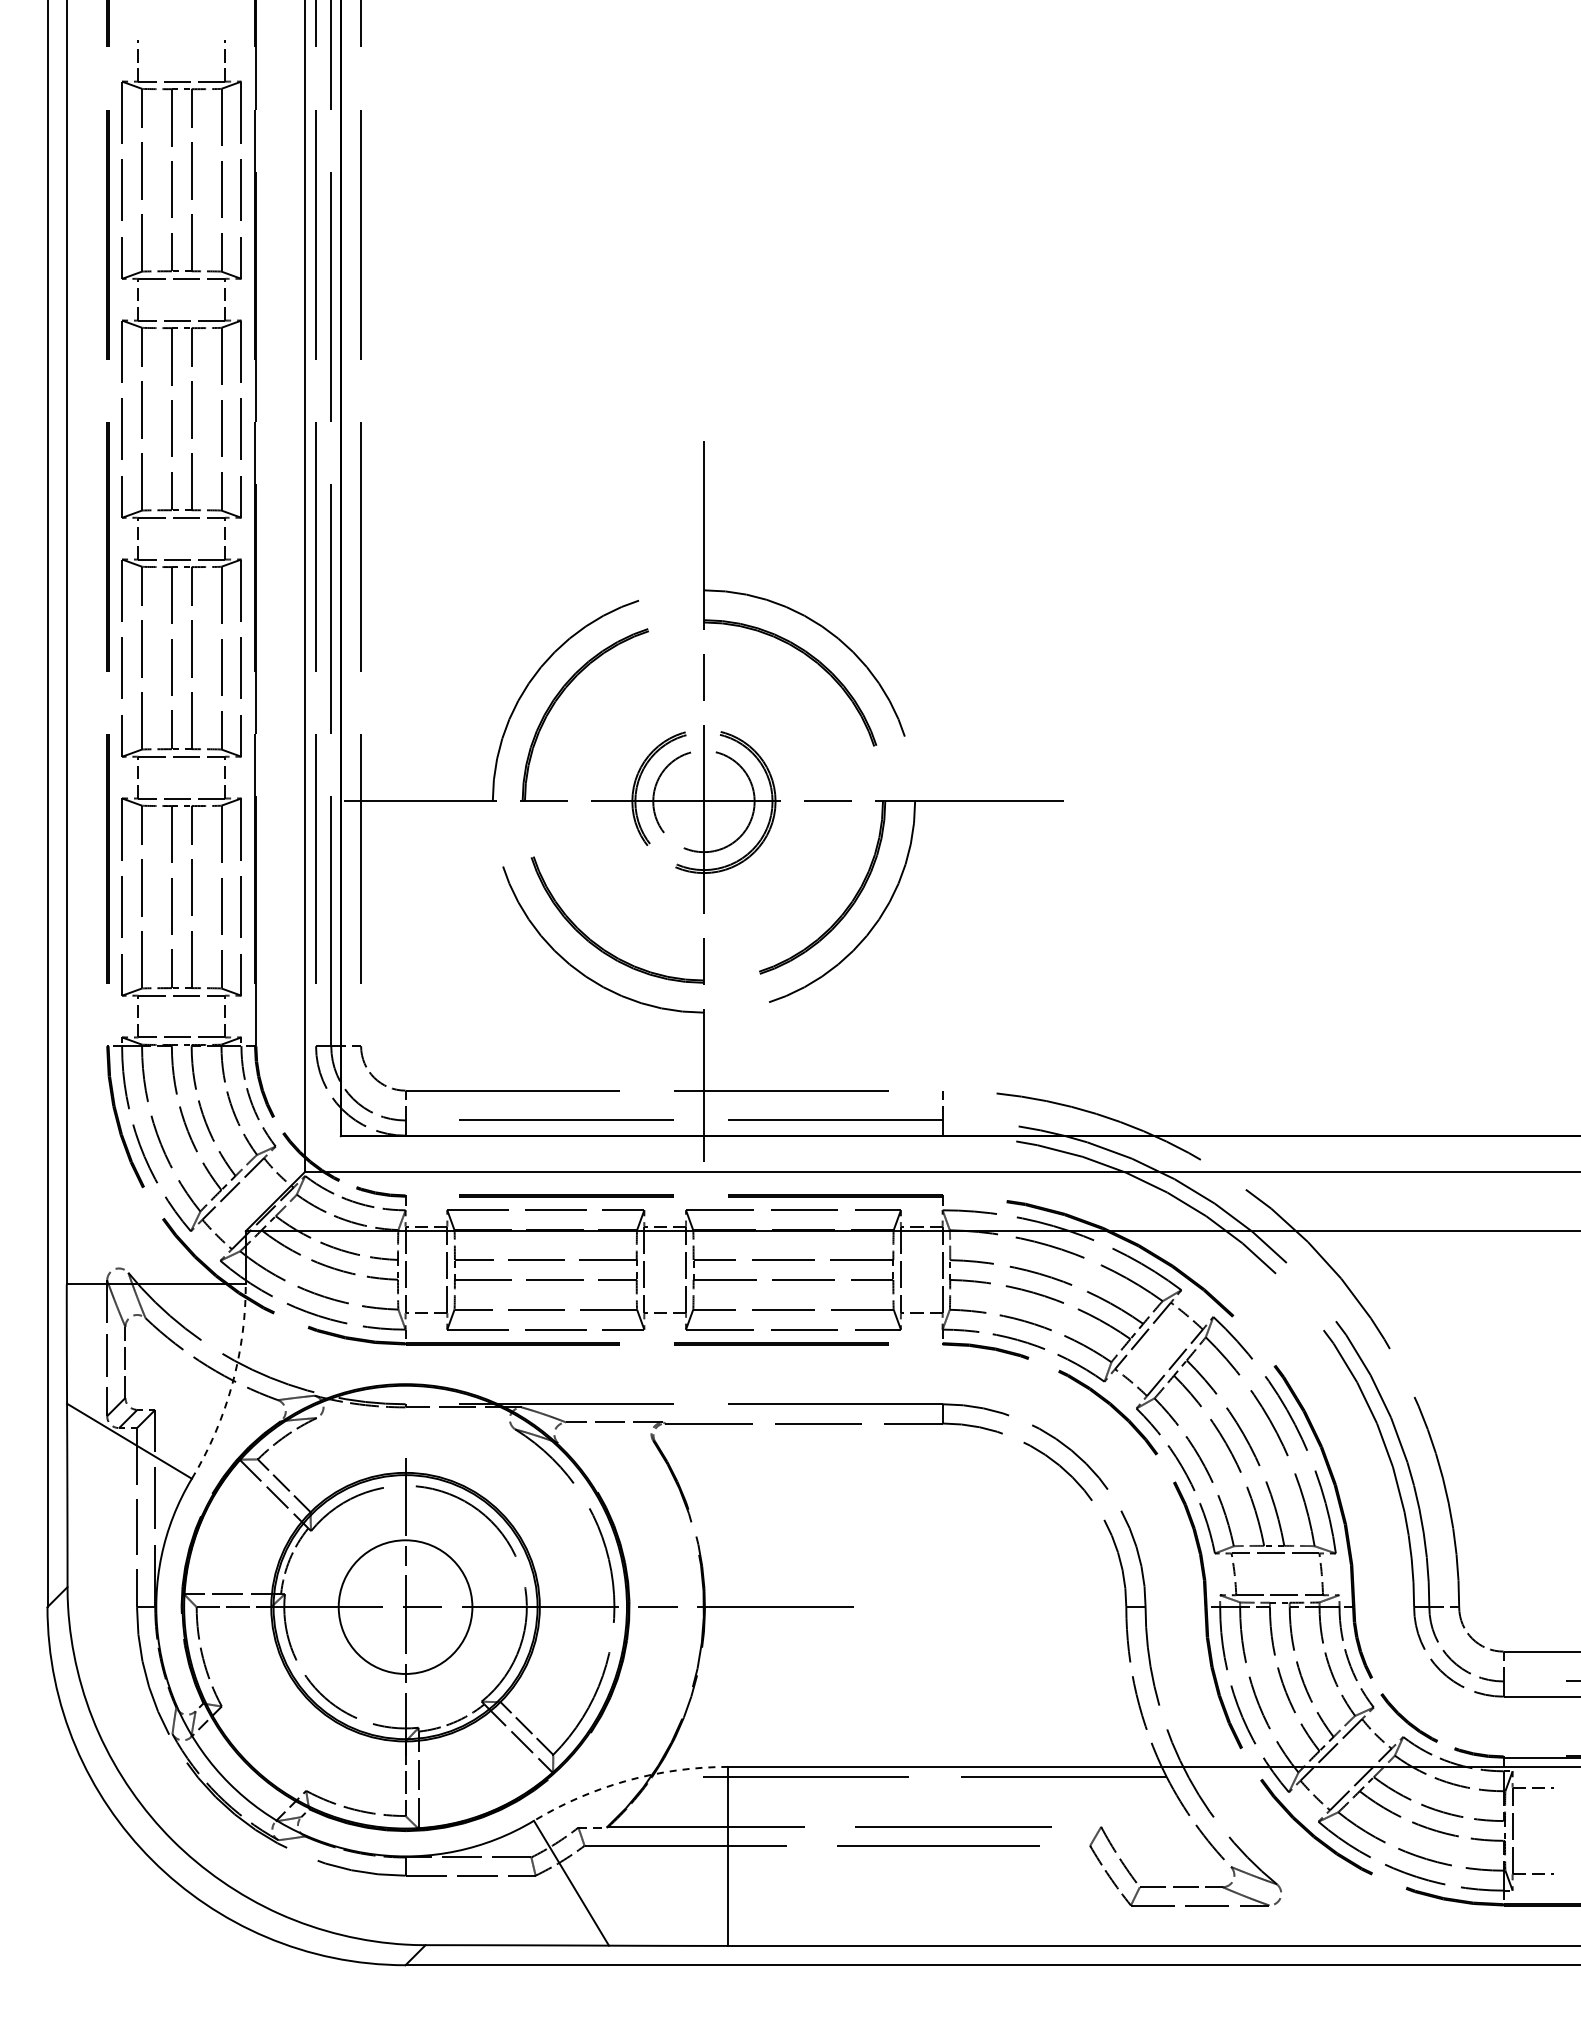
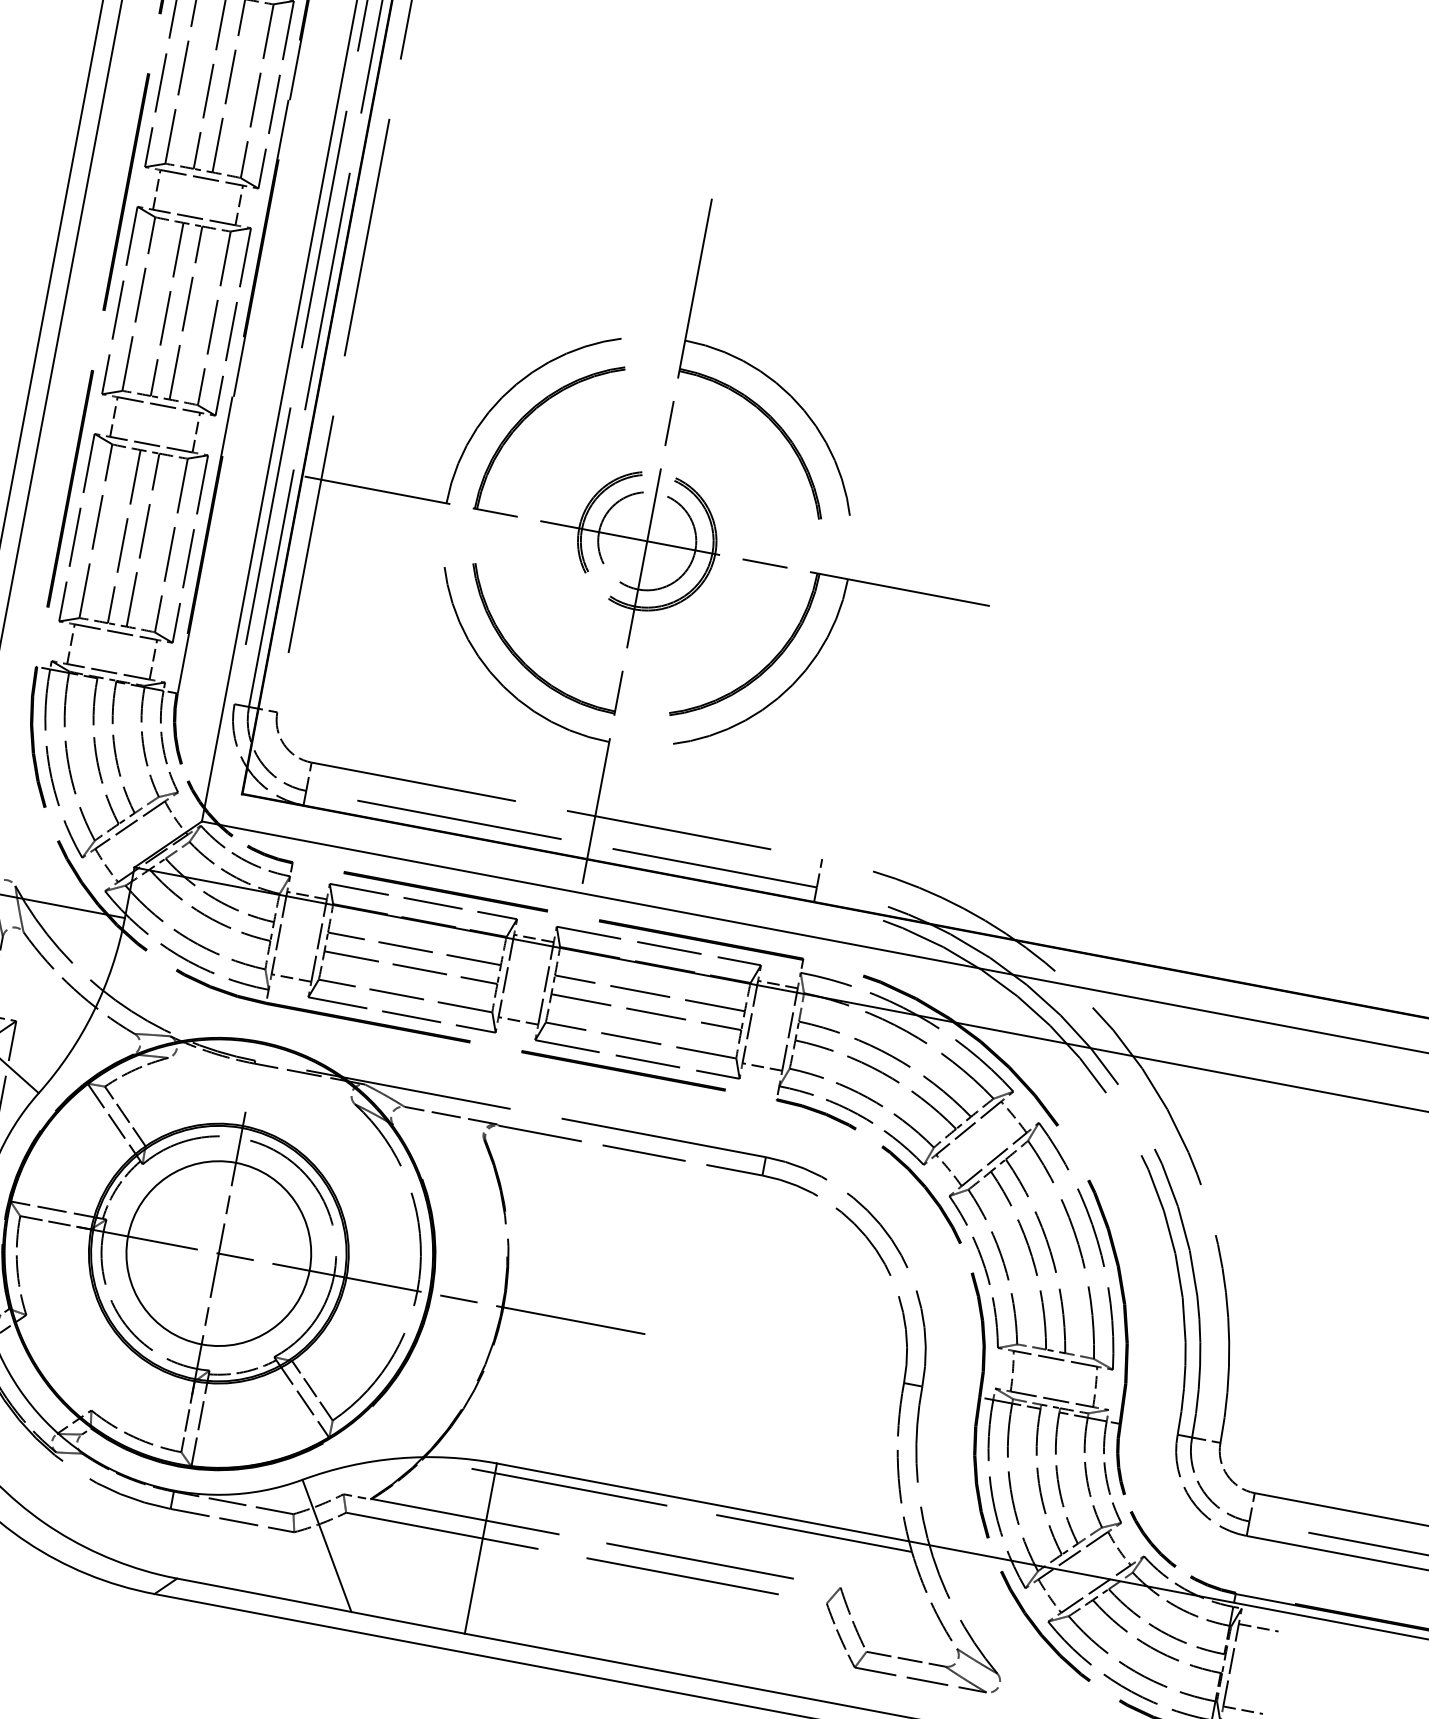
arc: (232, 1385) -> (94, 1011), dashed -> solid
circle: (405, 1606) -> (218, 1252), size x1.43
arc: (627, 1780) -> (398, 1458), dashed -> solid

